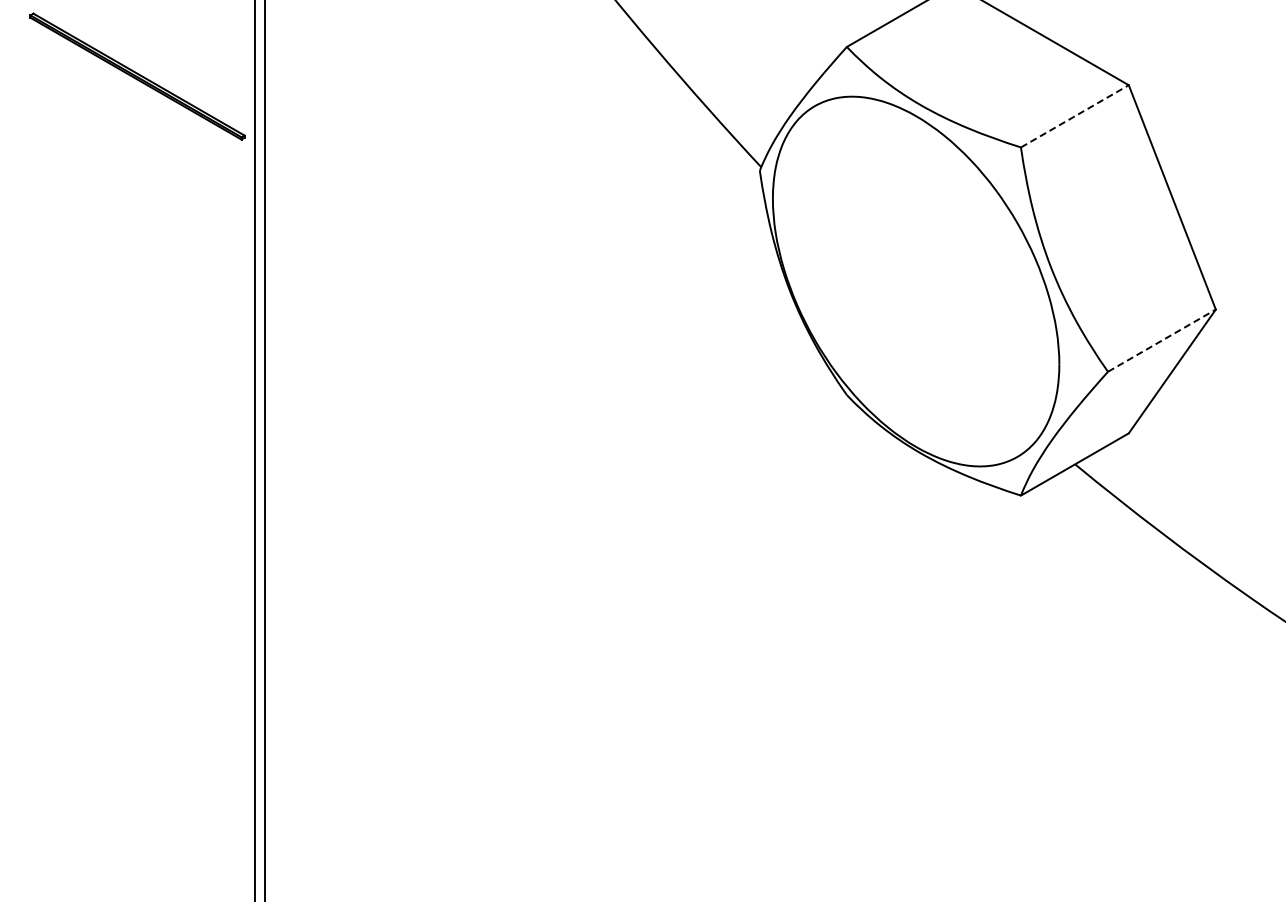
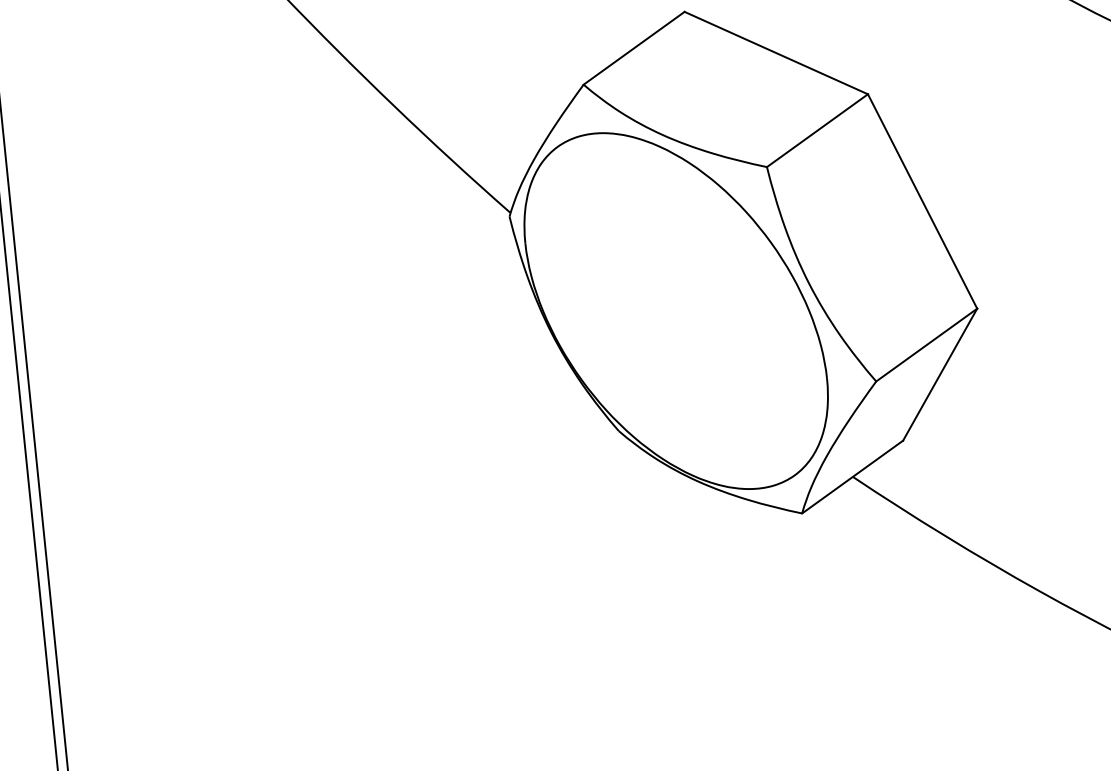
line: (1075, 116) -> (818, 130), dashed -> solid
line: (1162, 340) -> (927, 344), dashed -> solid

